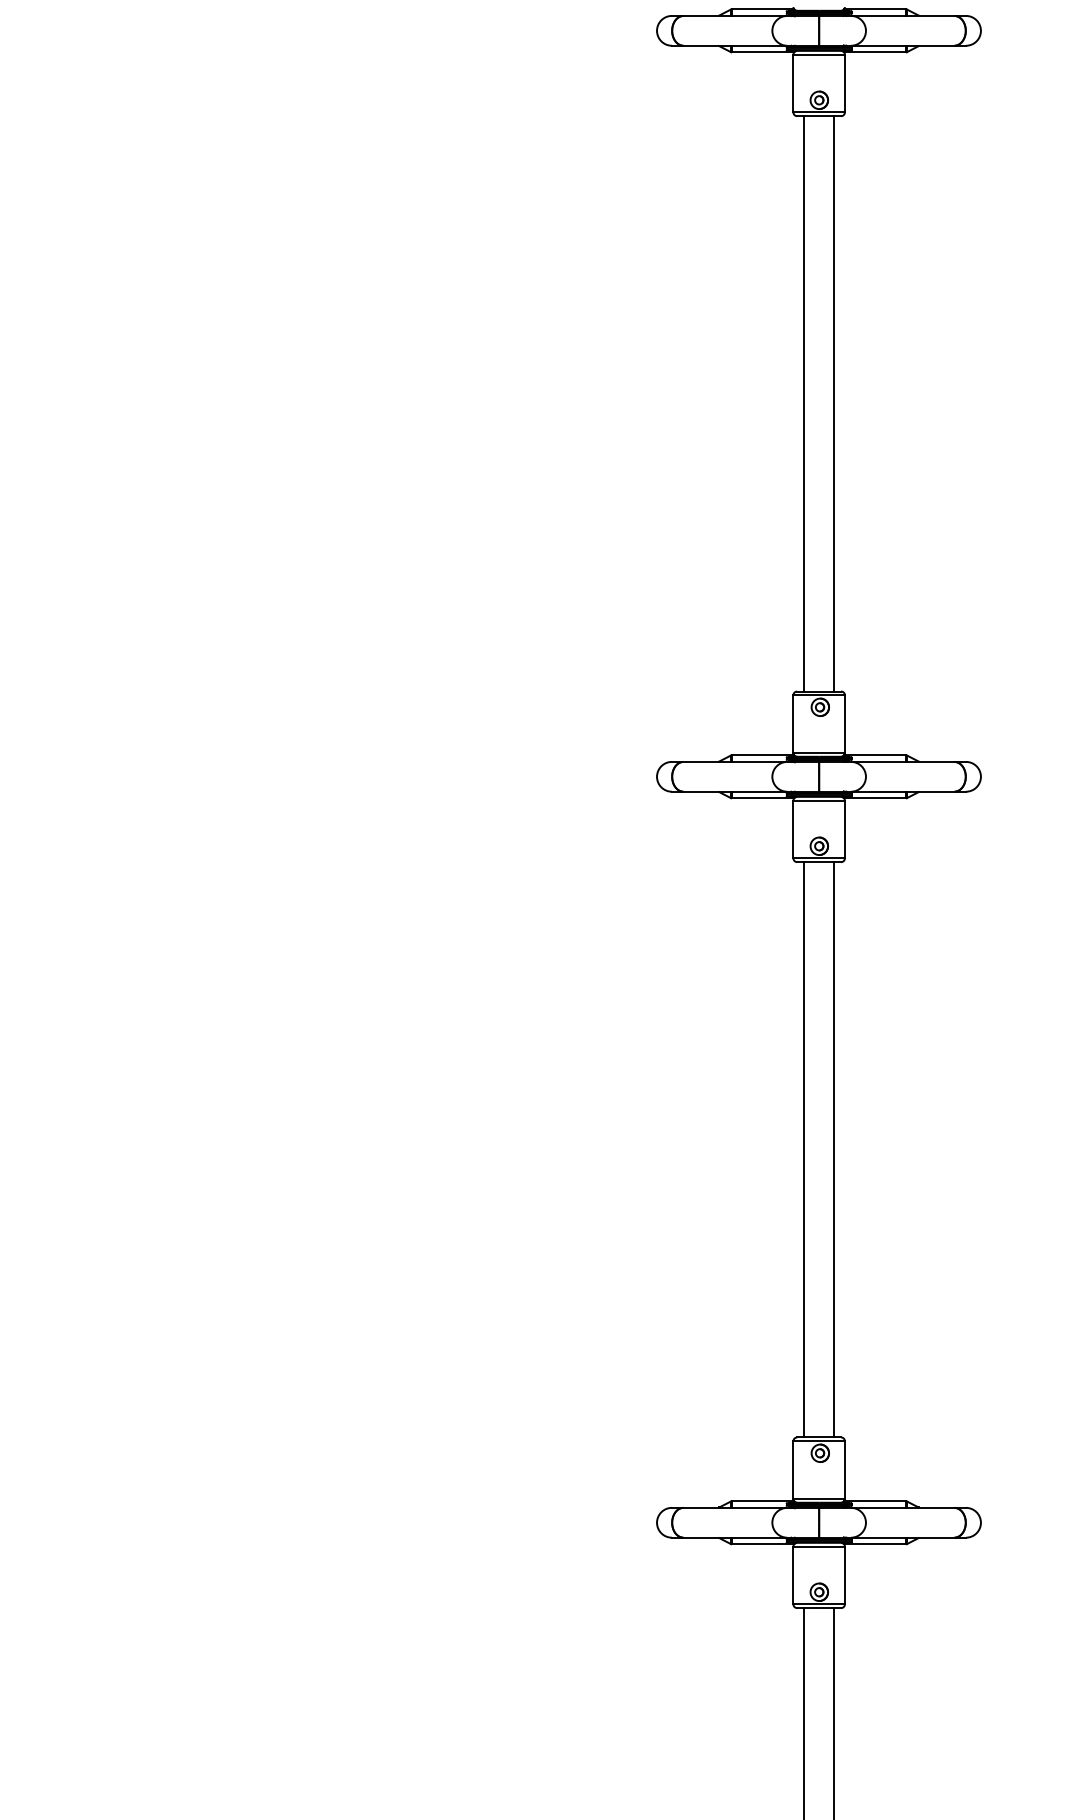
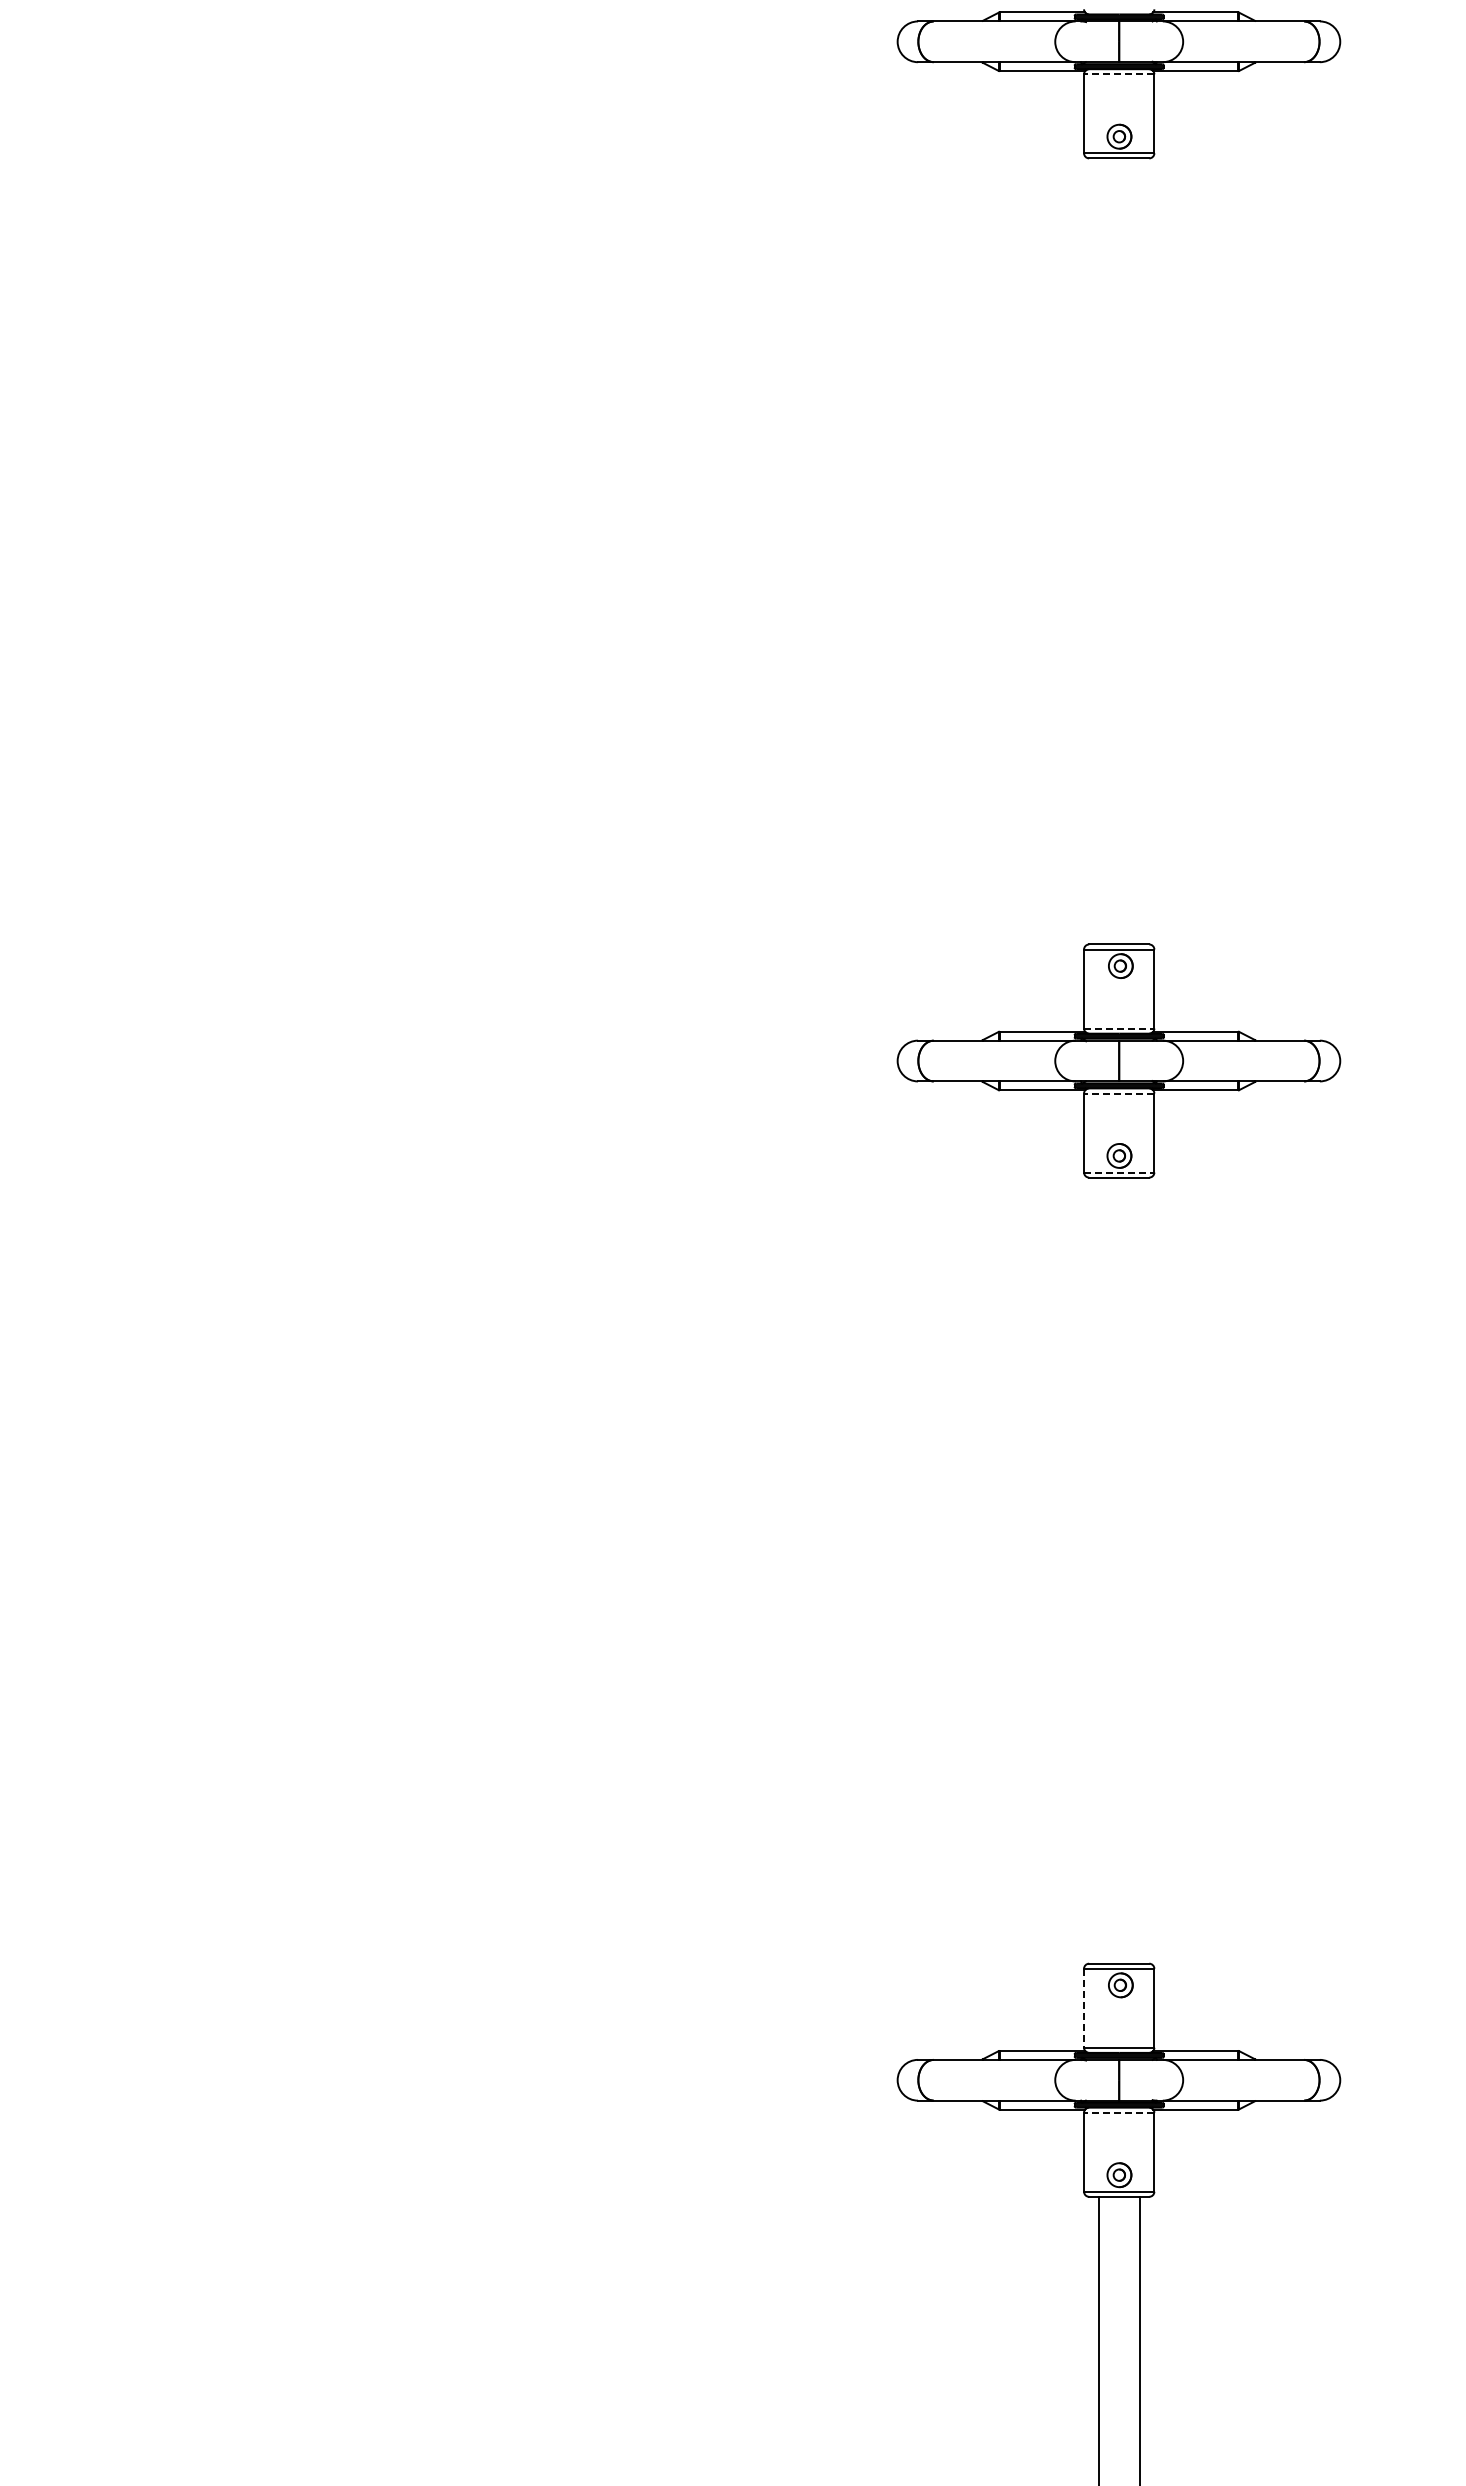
line: (818, 54) -> (1118, 74), solid -> dashed
line: (804, 403) -> (1098, 551), removed
line: (834, 403) -> (1139, 551), removed
line: (819, 753) -> (1119, 1028), solid -> dashed
line: (818, 800) -> (1118, 1093), solid -> dashed
line: (819, 858) -> (1119, 1172), solid -> dashed
line: (804, 1149) -> (1098, 1570), removed
line: (834, 1149) -> (1139, 1570), removed
line: (793, 1470) -> (1084, 2008), solid -> dashed
line: (818, 1546) -> (1118, 2112), solid -> dashed

